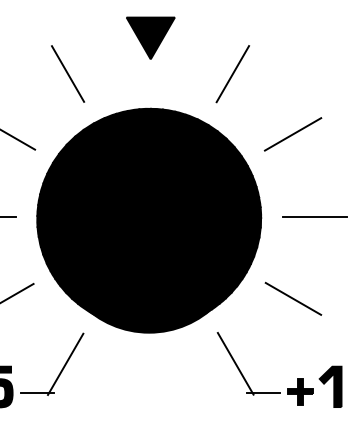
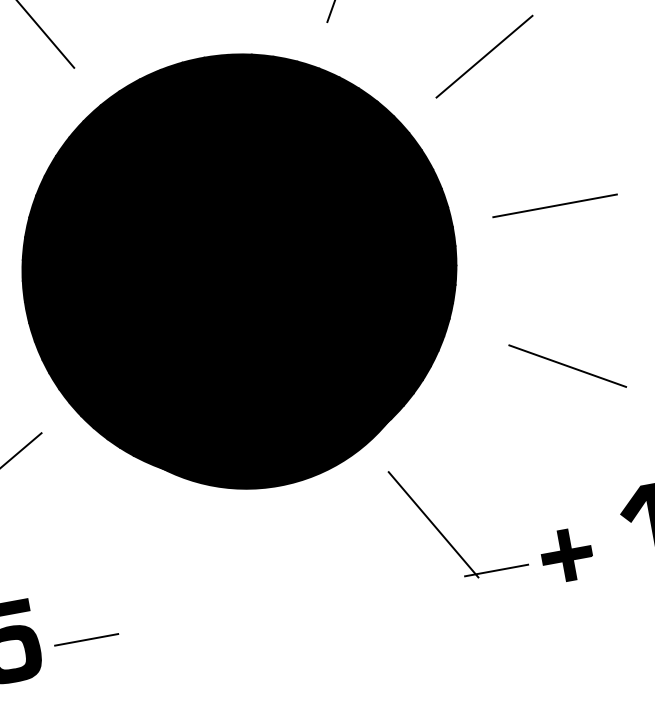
line: (293, 298) -> (567, 365), moved
line: (65, 363) -> (130, 573), removed
part: (245, 378) -> (457, 549), moved

